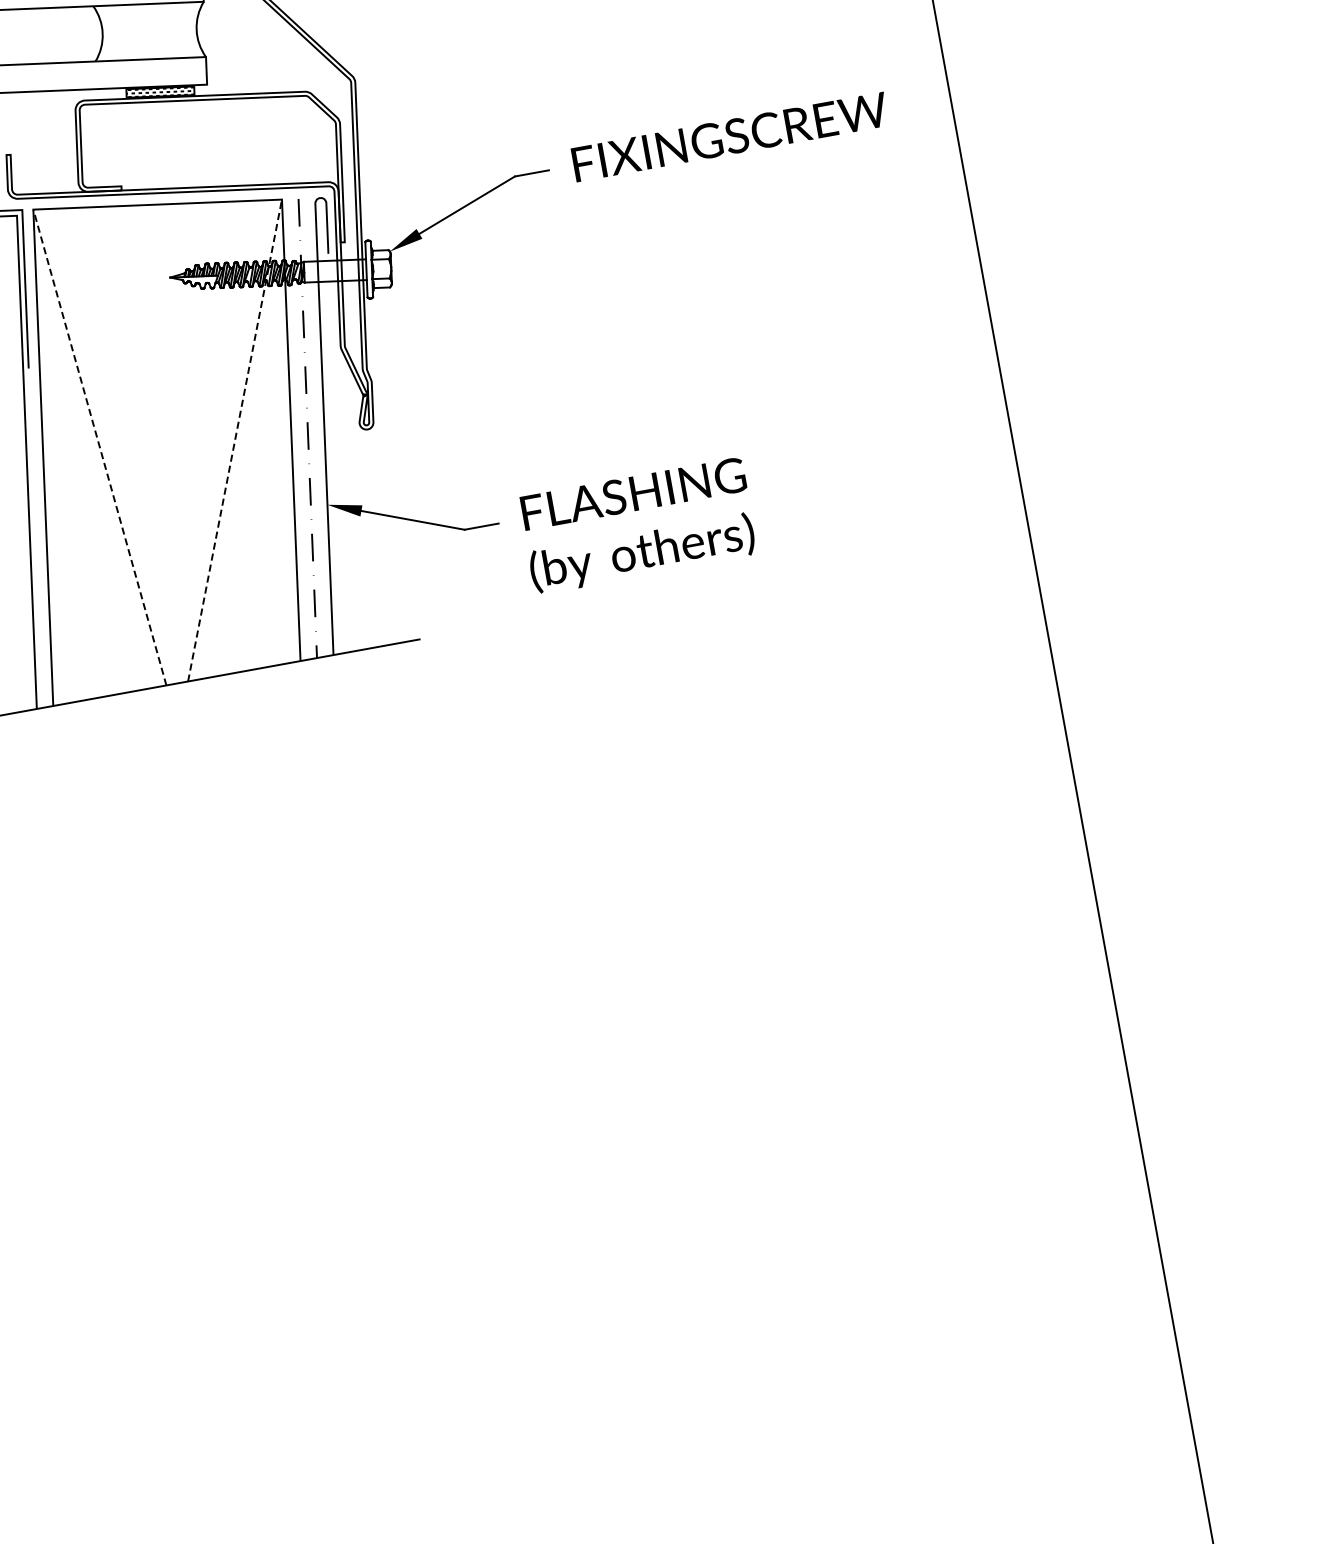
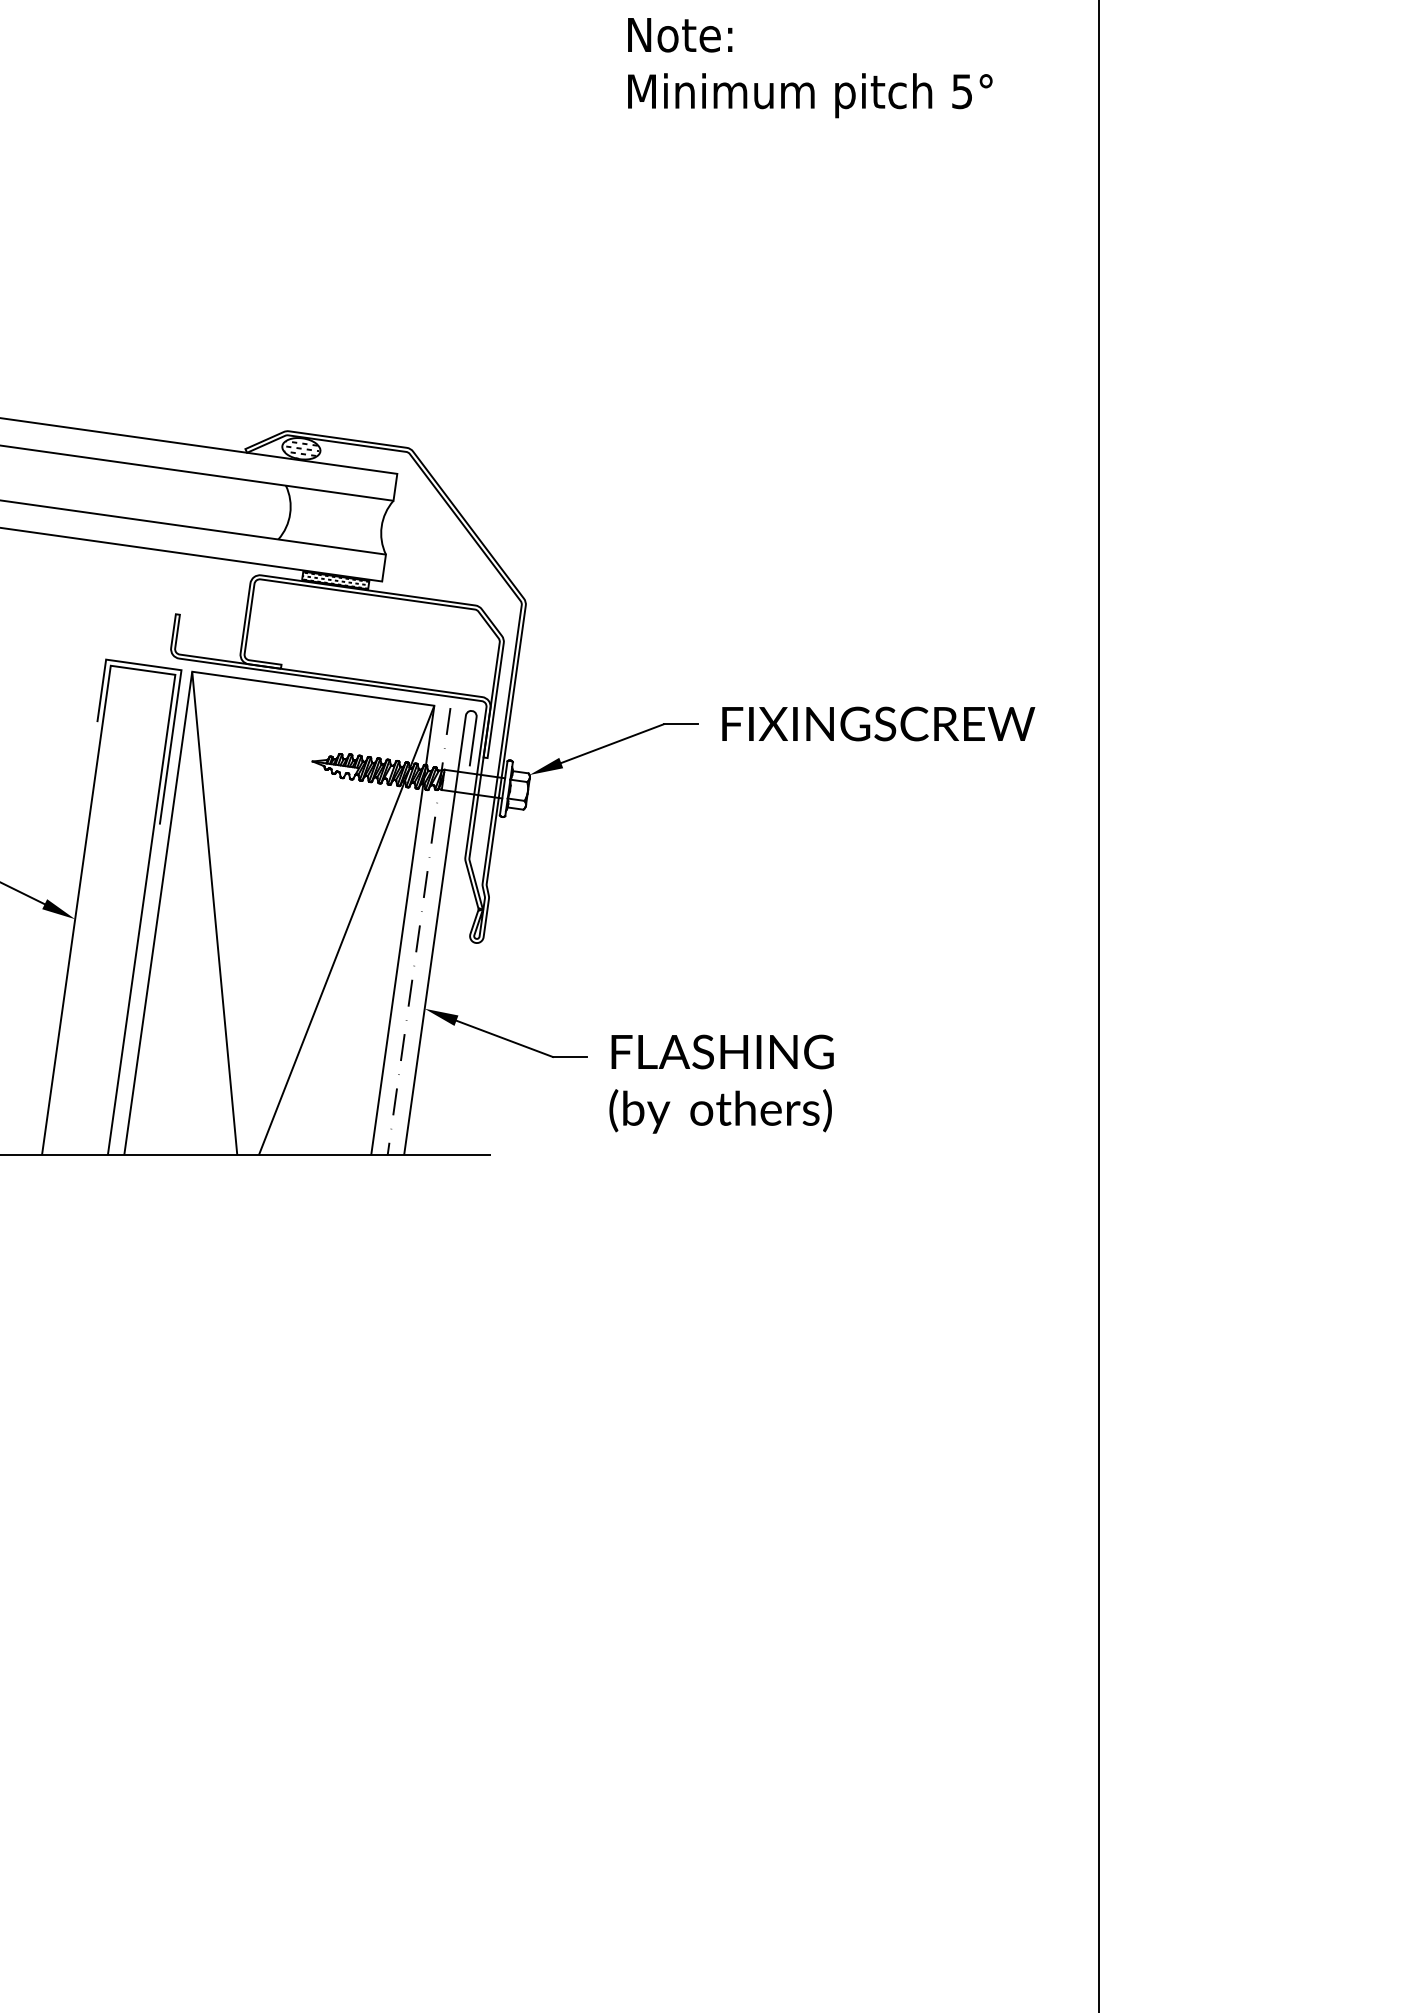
line: (234, 439) -> (346, 929), dashed -> solid
line: (99, 447) -> (214, 913), dashed -> solid

